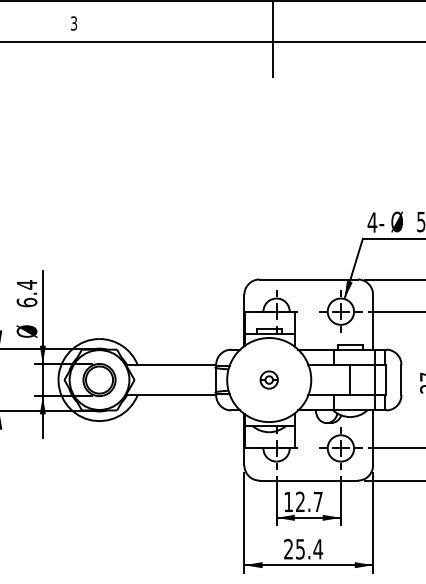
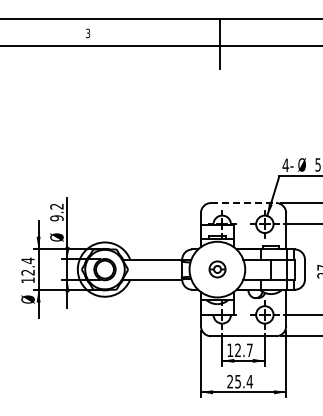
line: (308, 280) -> (243, 203), solid -> dashed
text: (26, 293) -> (56, 212), 6.4 -> 9.2
part: (267, 379) -> (216, 269), size x1.4

